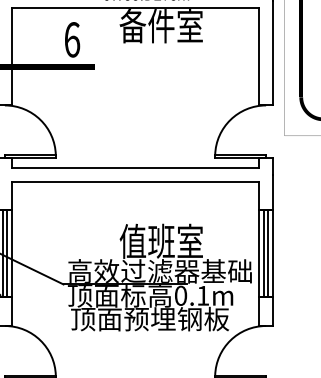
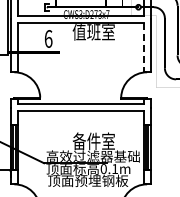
text: (146, 27) -> (86, 32), 备件室 -> 值班室
line: (259, 56) -> (143, 47), solid -> dashed
text: (146, 241) -> (86, 141), 值班室 -> 备件室

